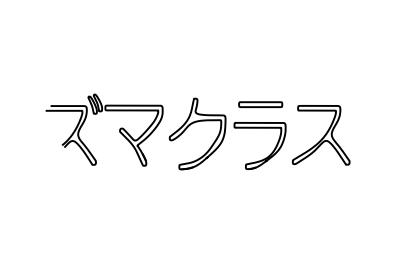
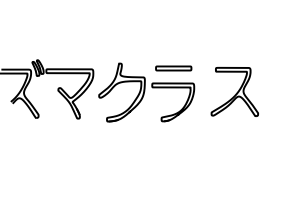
part: (321, 135) -> (235, 92), moved

